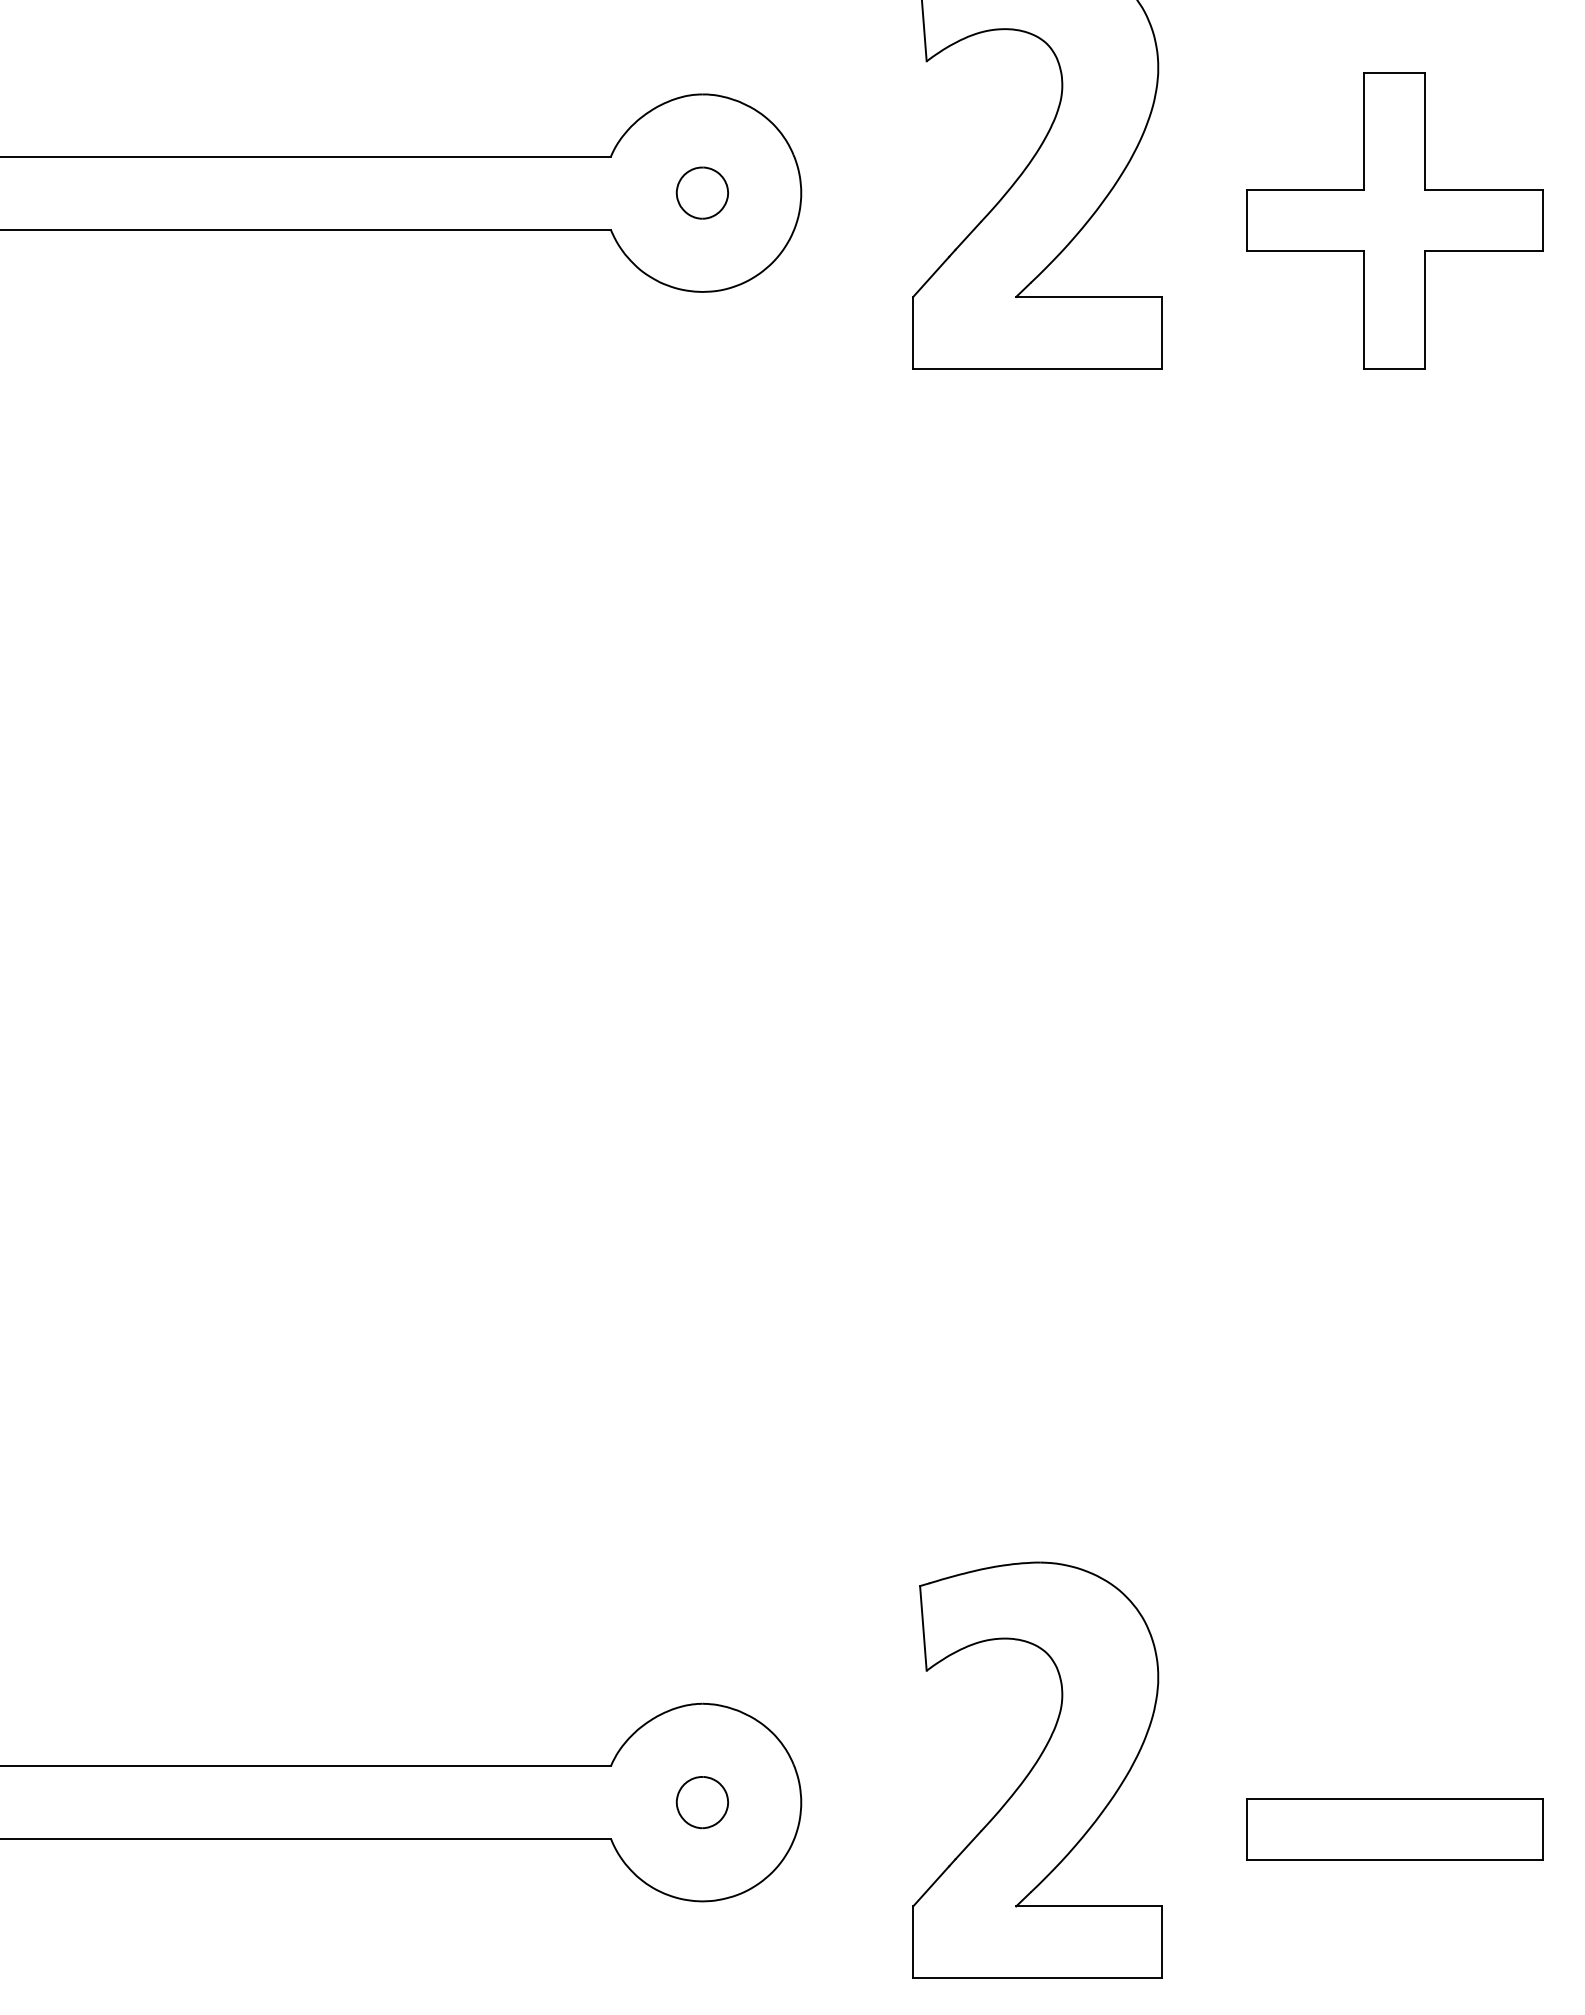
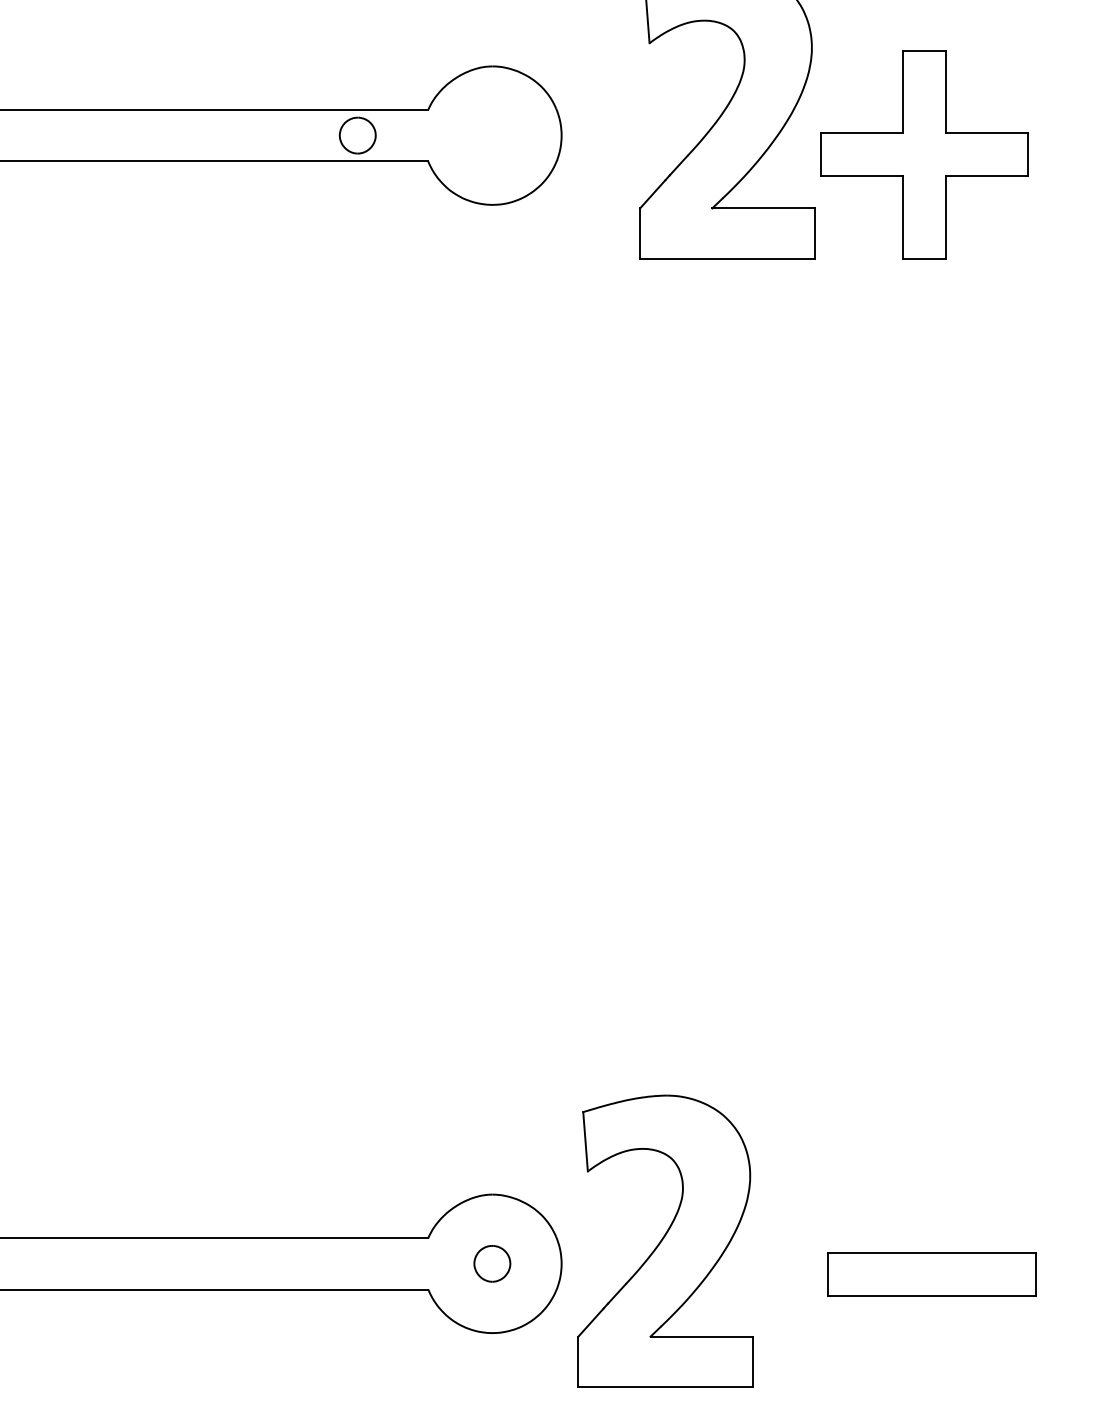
part: (701, 192) -> (357, 135), moved
part: (1394, 220) -> (924, 154), moved
part: (1037, 1769) -> (665, 1240), moved
part: (1394, 1829) -> (931, 1274), moved

